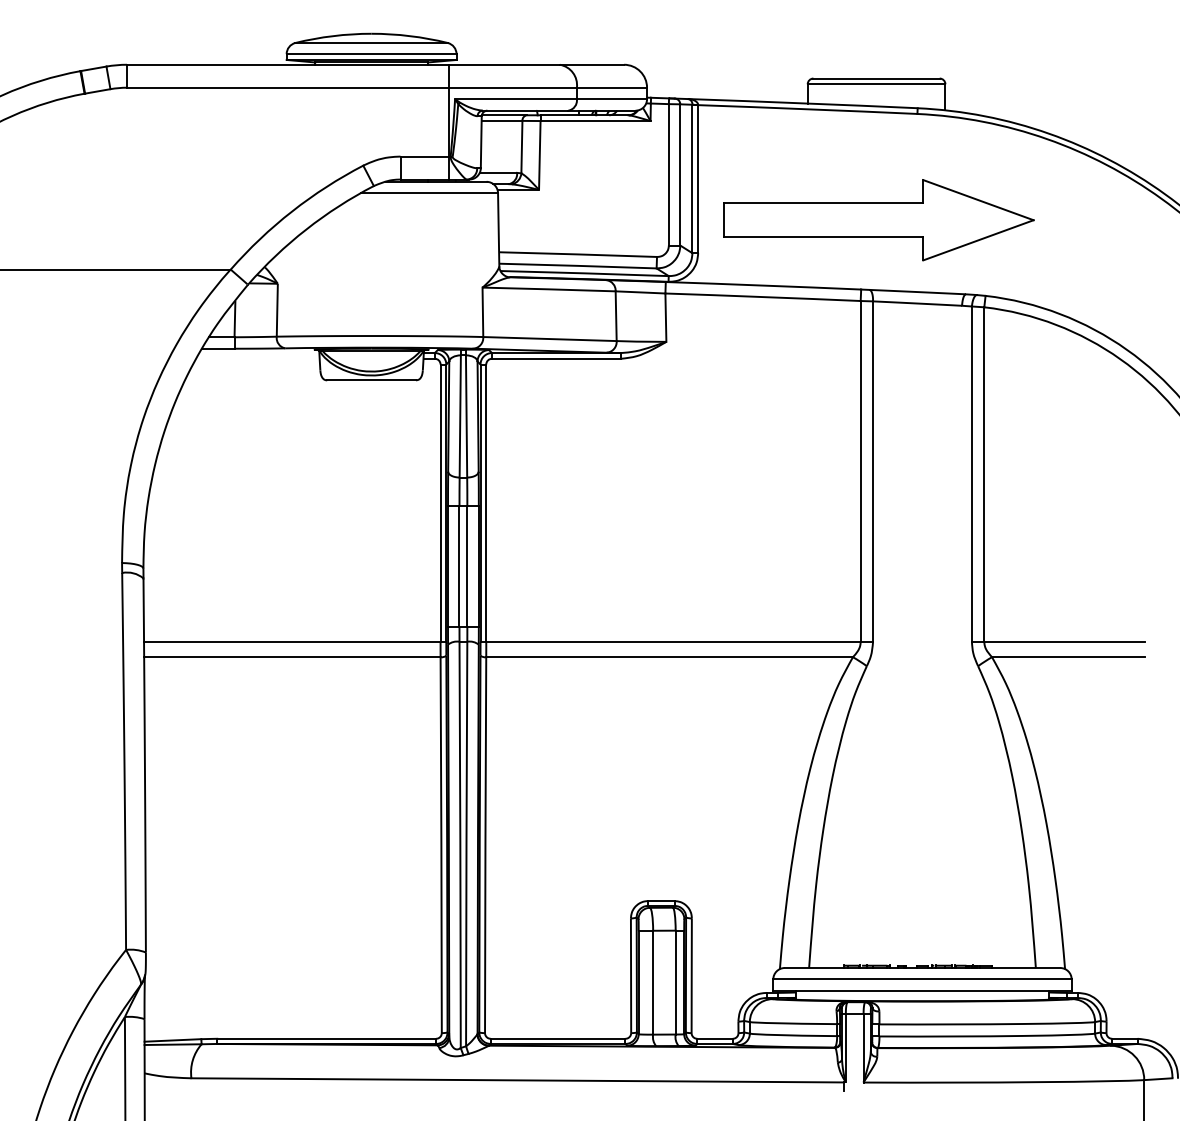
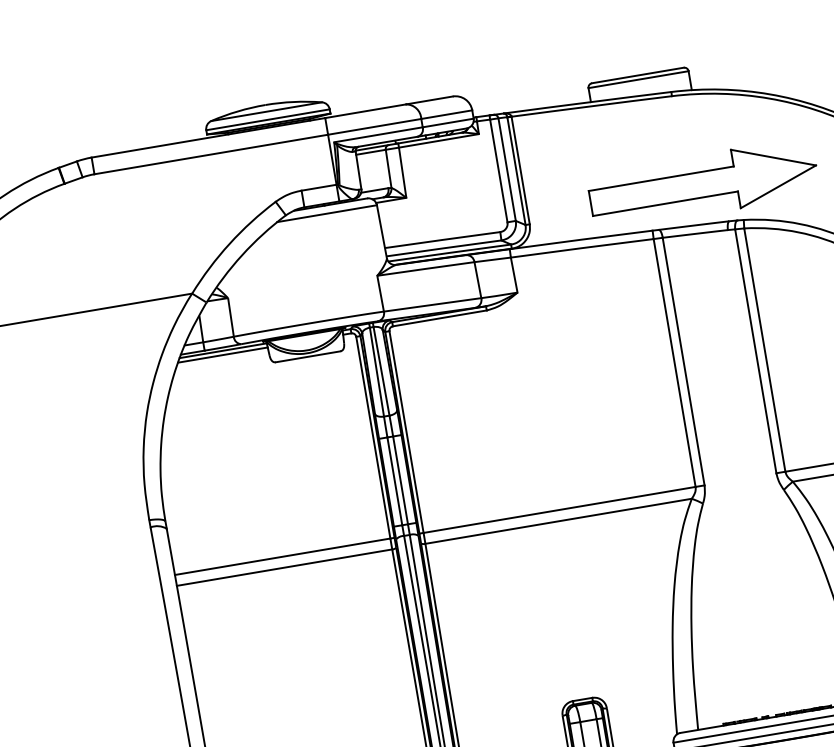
part: (878, 220) -> (703, 184), moved
line: (259, 353) -> (223, 351), added
line: (257, 358) -> (222, 354), added

